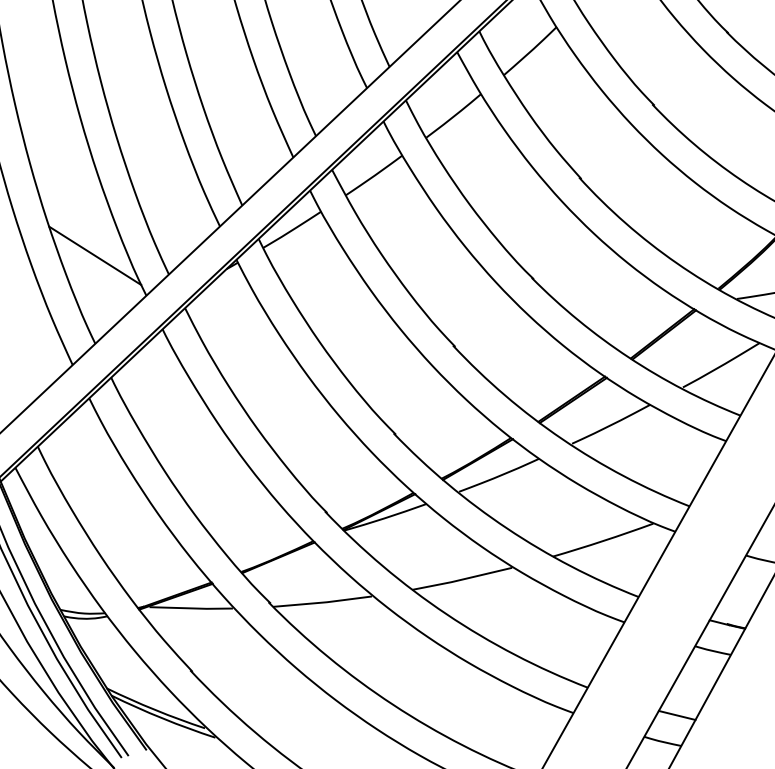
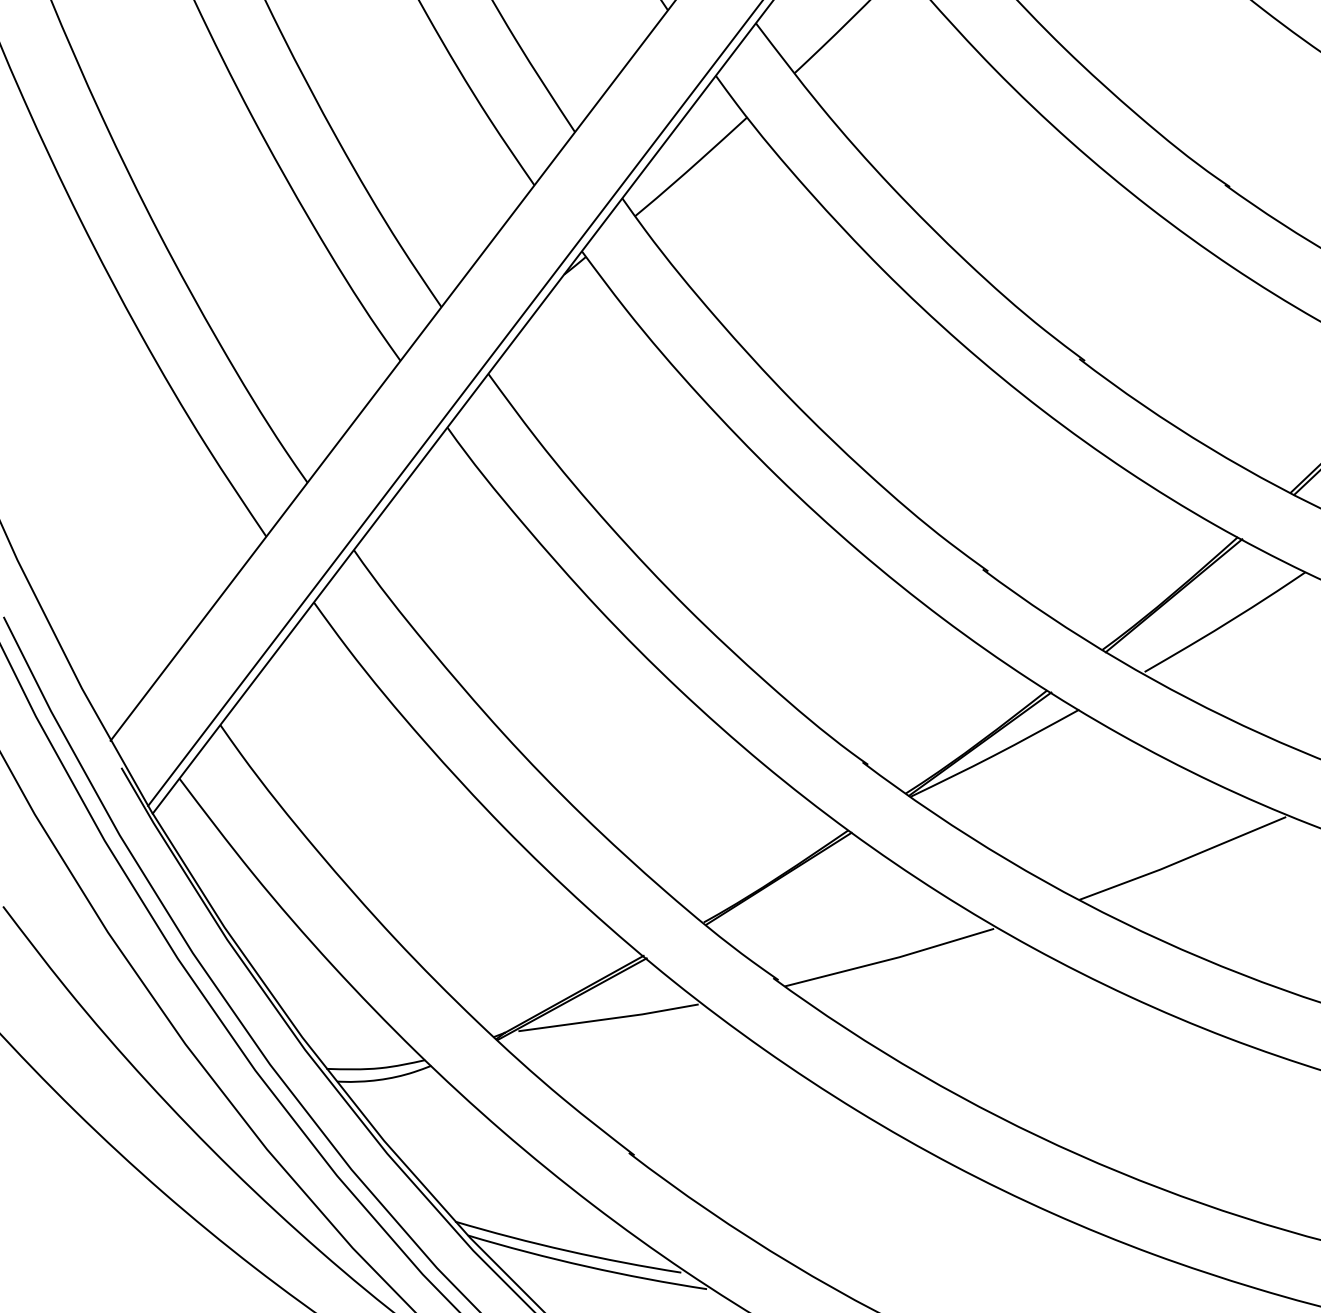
line: (95, 255) -> (276, 292), removed

